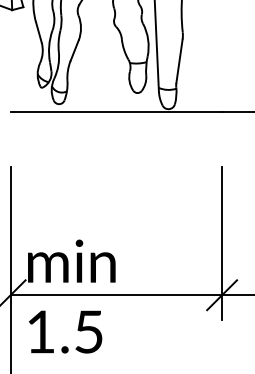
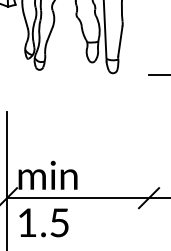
line: (117, 112) -> (78, 75), removed
line: (222, 243) -> (149, 163), removed

